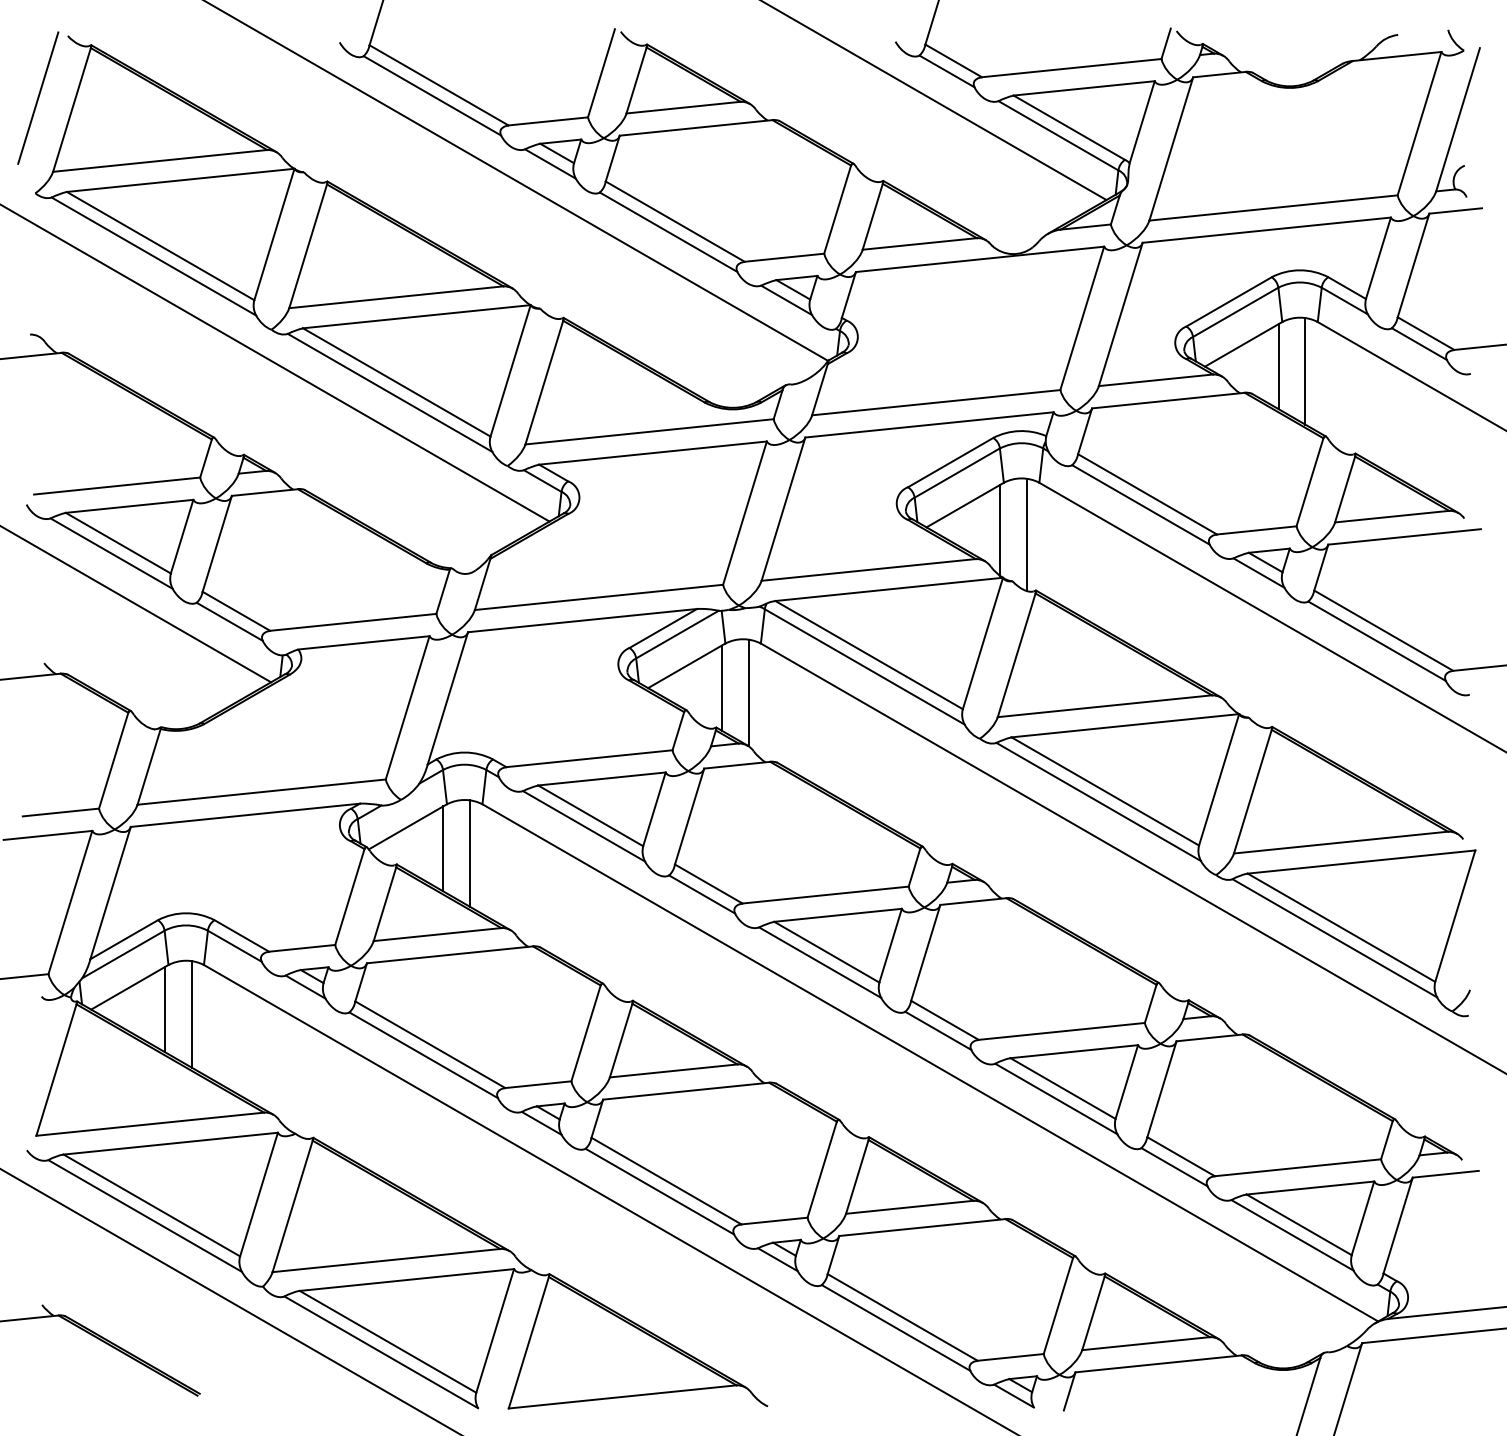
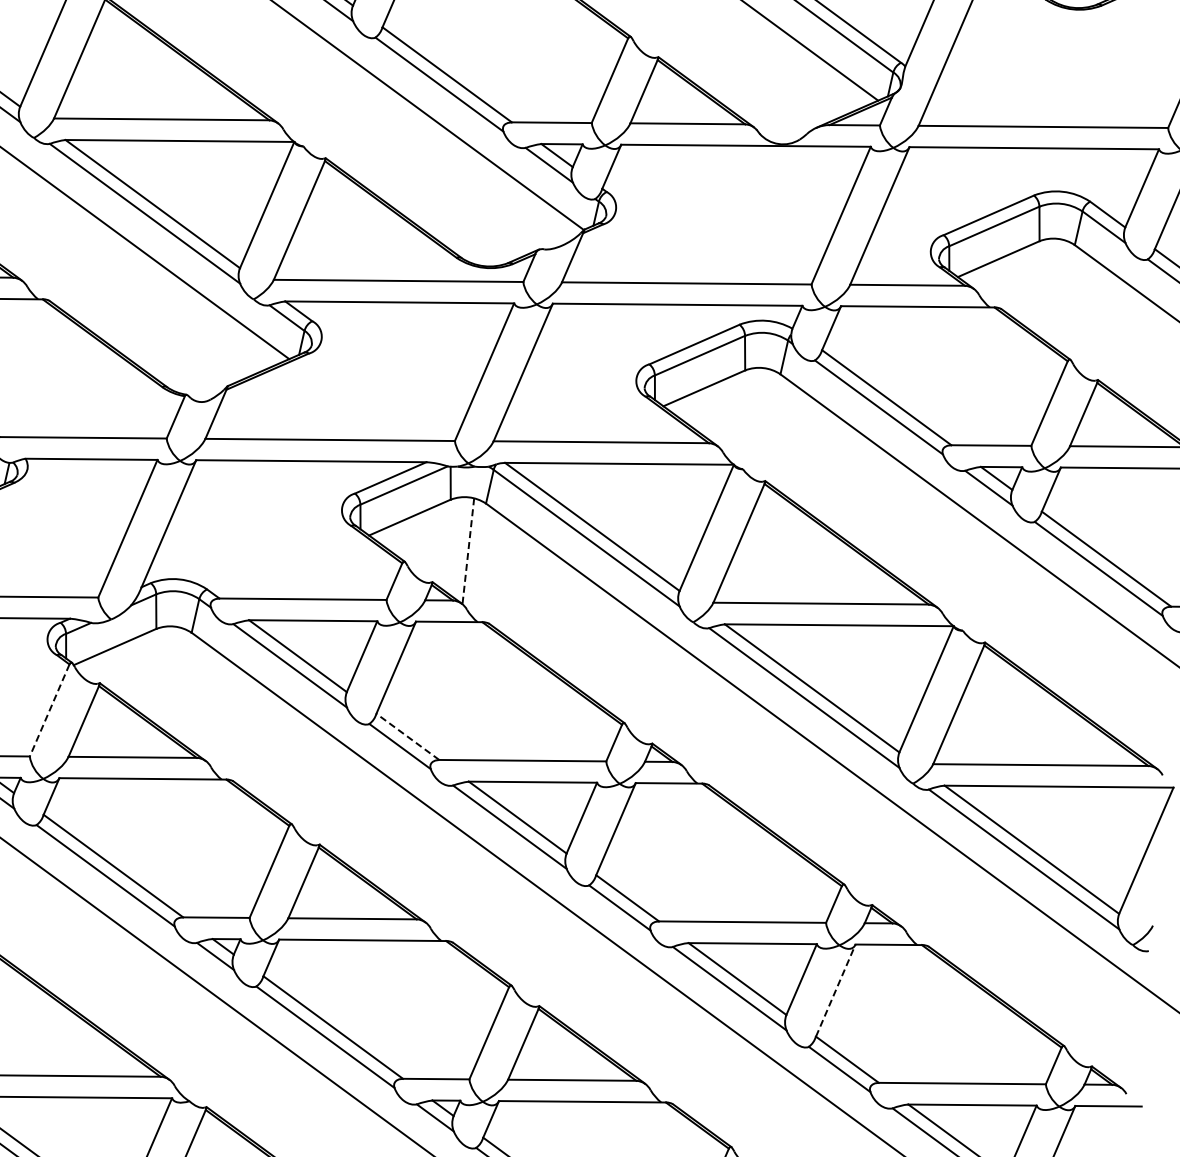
line: (1278, 366) -> (1030, 285), removed
line: (1305, 371) -> (1057, 292), removed
line: (1000, 530) -> (736, 417), removed
line: (1027, 534) -> (763, 424), removed
line: (721, 687) -> (442, 542), removed
line: (748, 693) -> (468, 551), solid -> dashed
line: (443, 848) -> (148, 672), removed
line: (470, 853) -> (174, 680), removed
line: (708, 883) -> (407, 736), solid -> dashed
line: (349, 897) -> (49, 710), solid -> dashed
line: (1162, 1088) -> (836, 989), solid -> dashed

